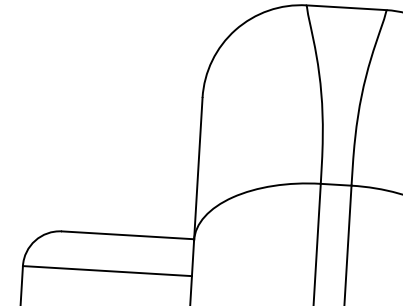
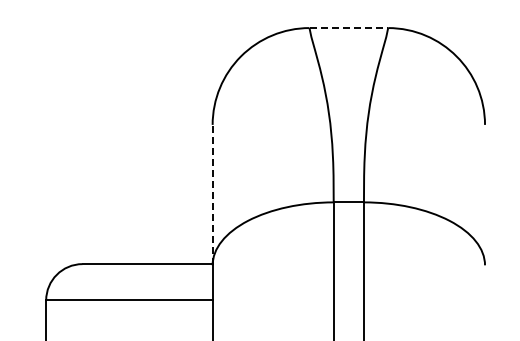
line: (347, 8) -> (349, 28), solid -> dashed
line: (198, 168) -> (212, 194), solid -> dashed

